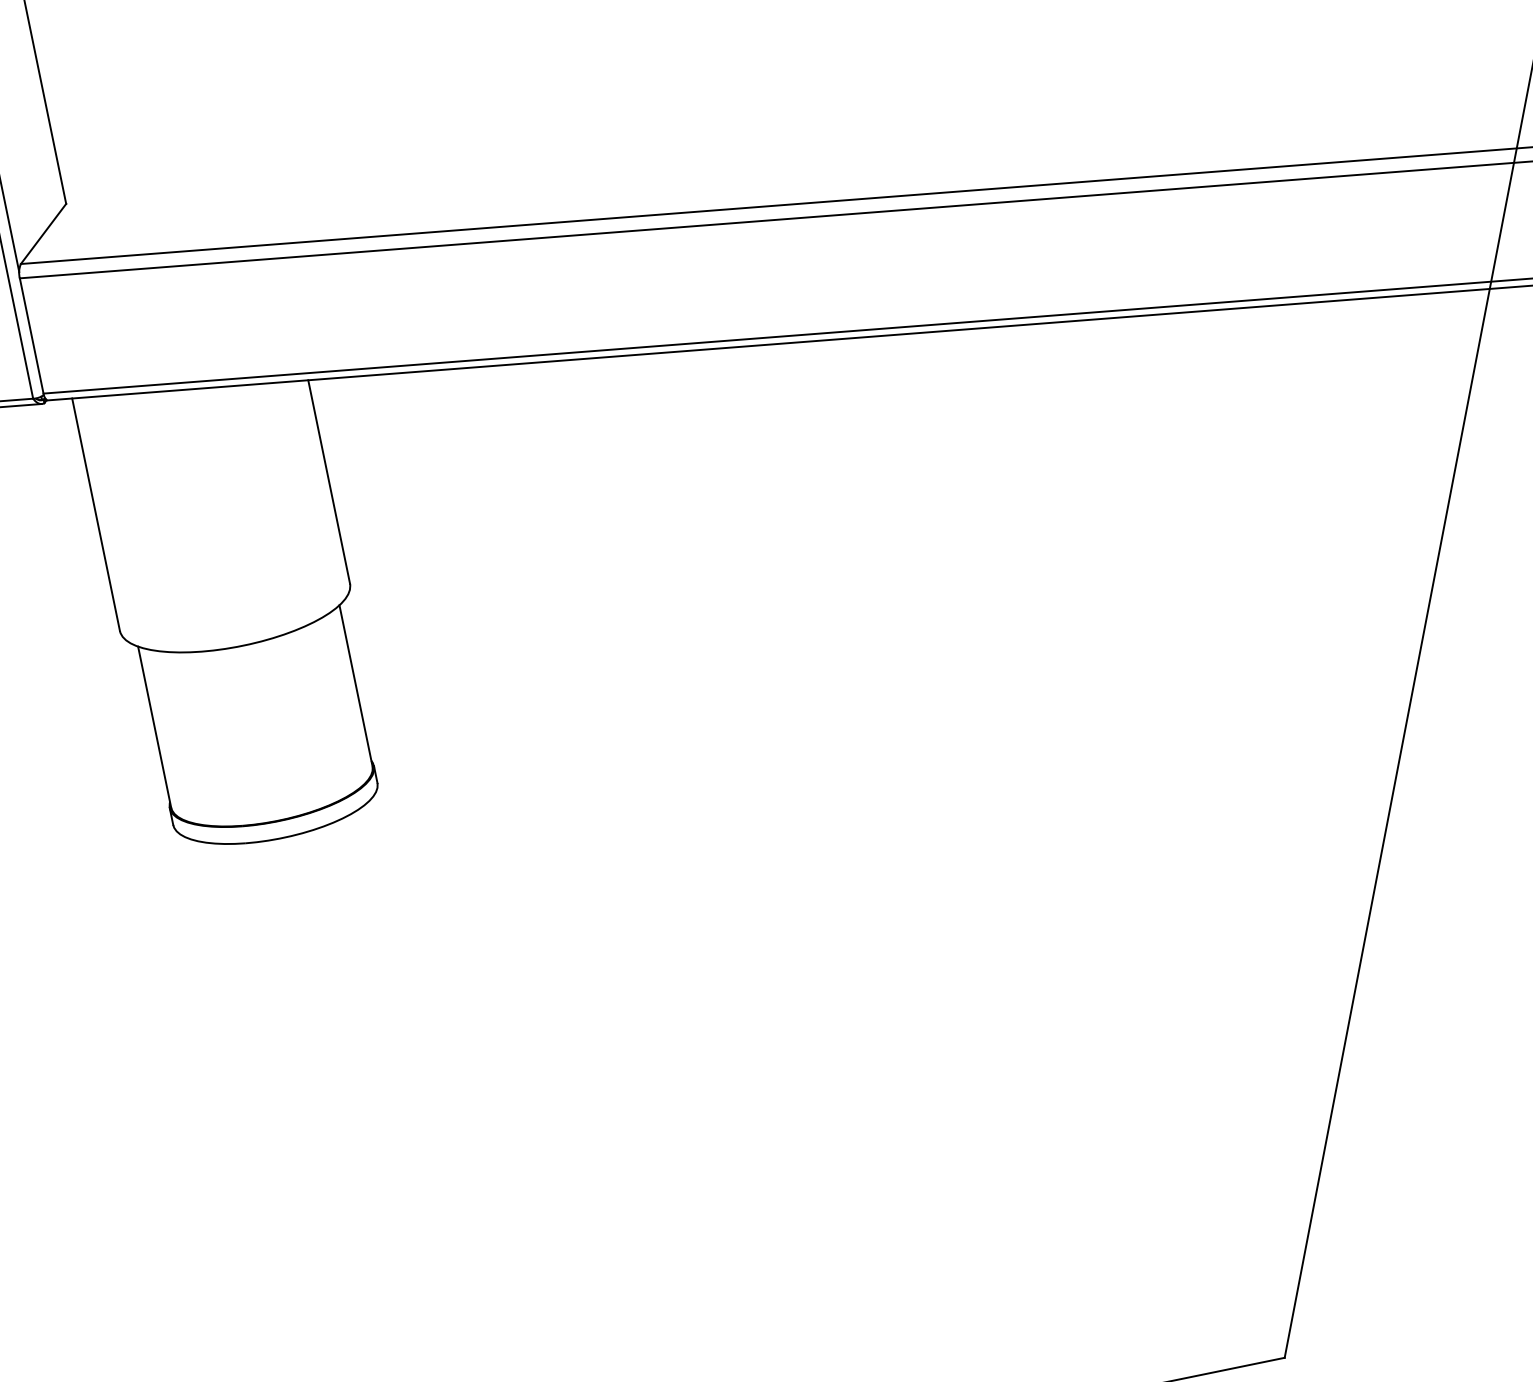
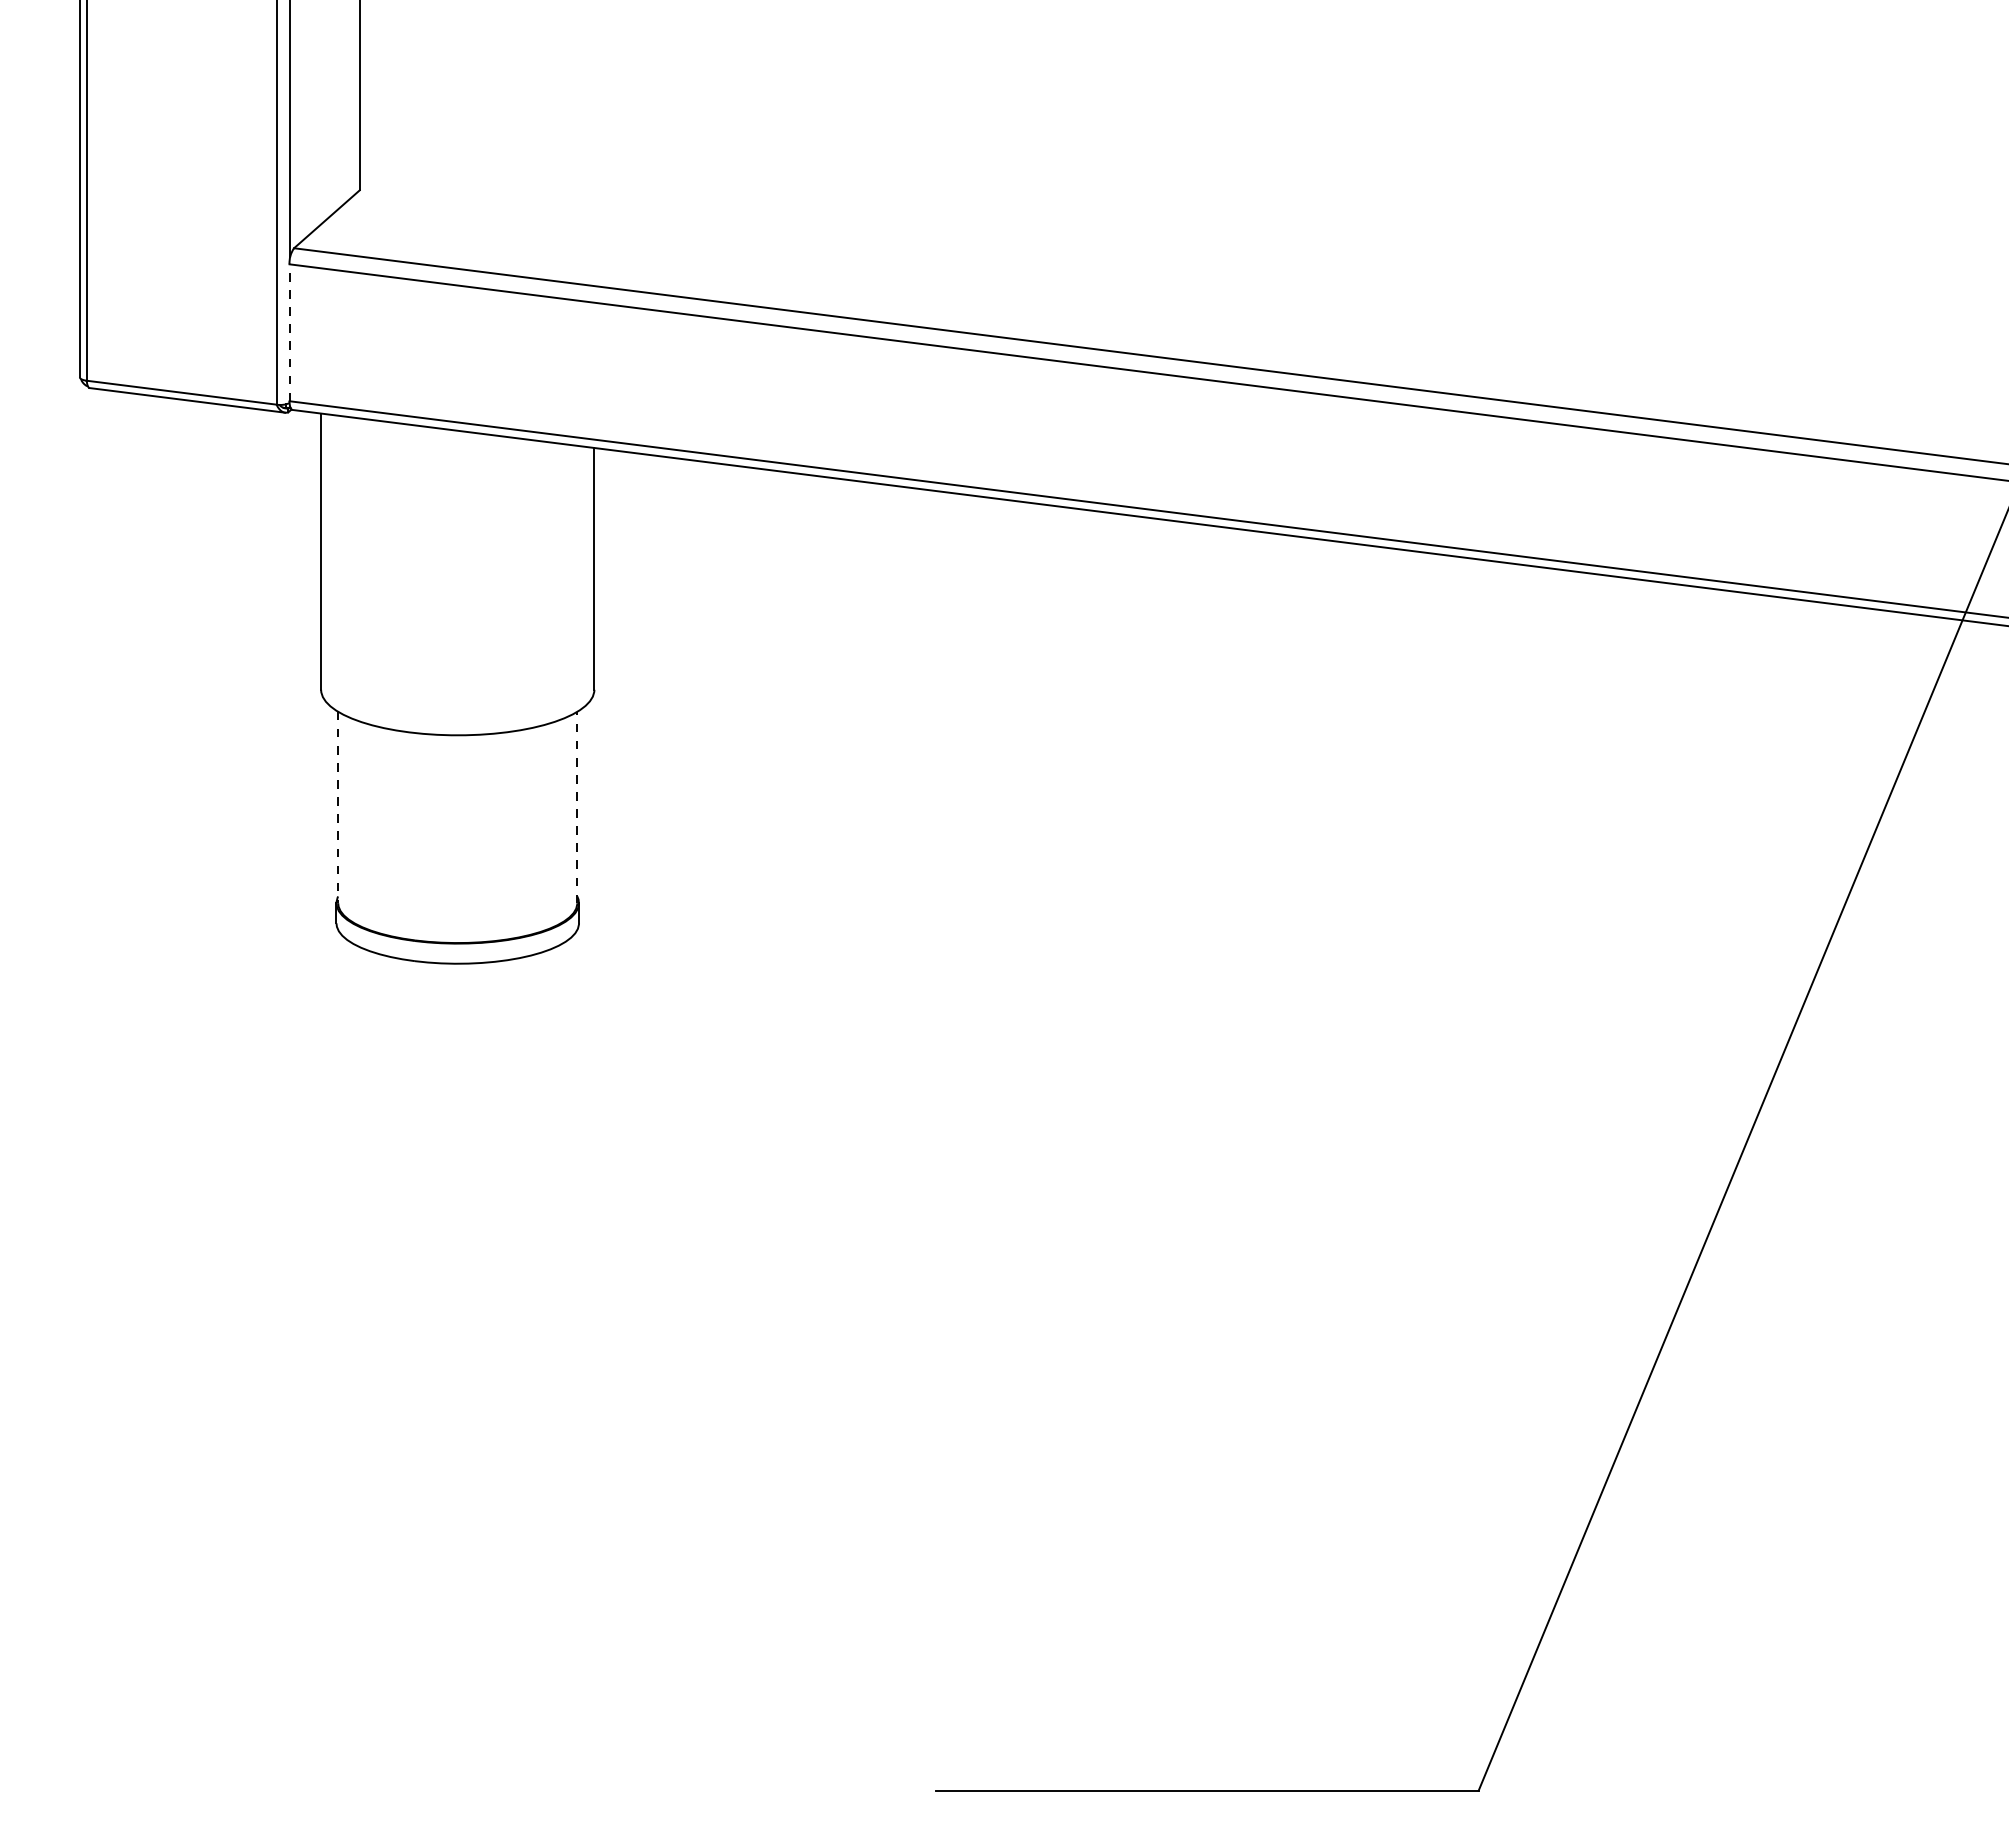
line: (31, 335) -> (289, 332), solid -> dashed
line: (356, 685) -> (577, 807), solid -> dashed
line: (154, 727) -> (338, 807), solid -> dashed

